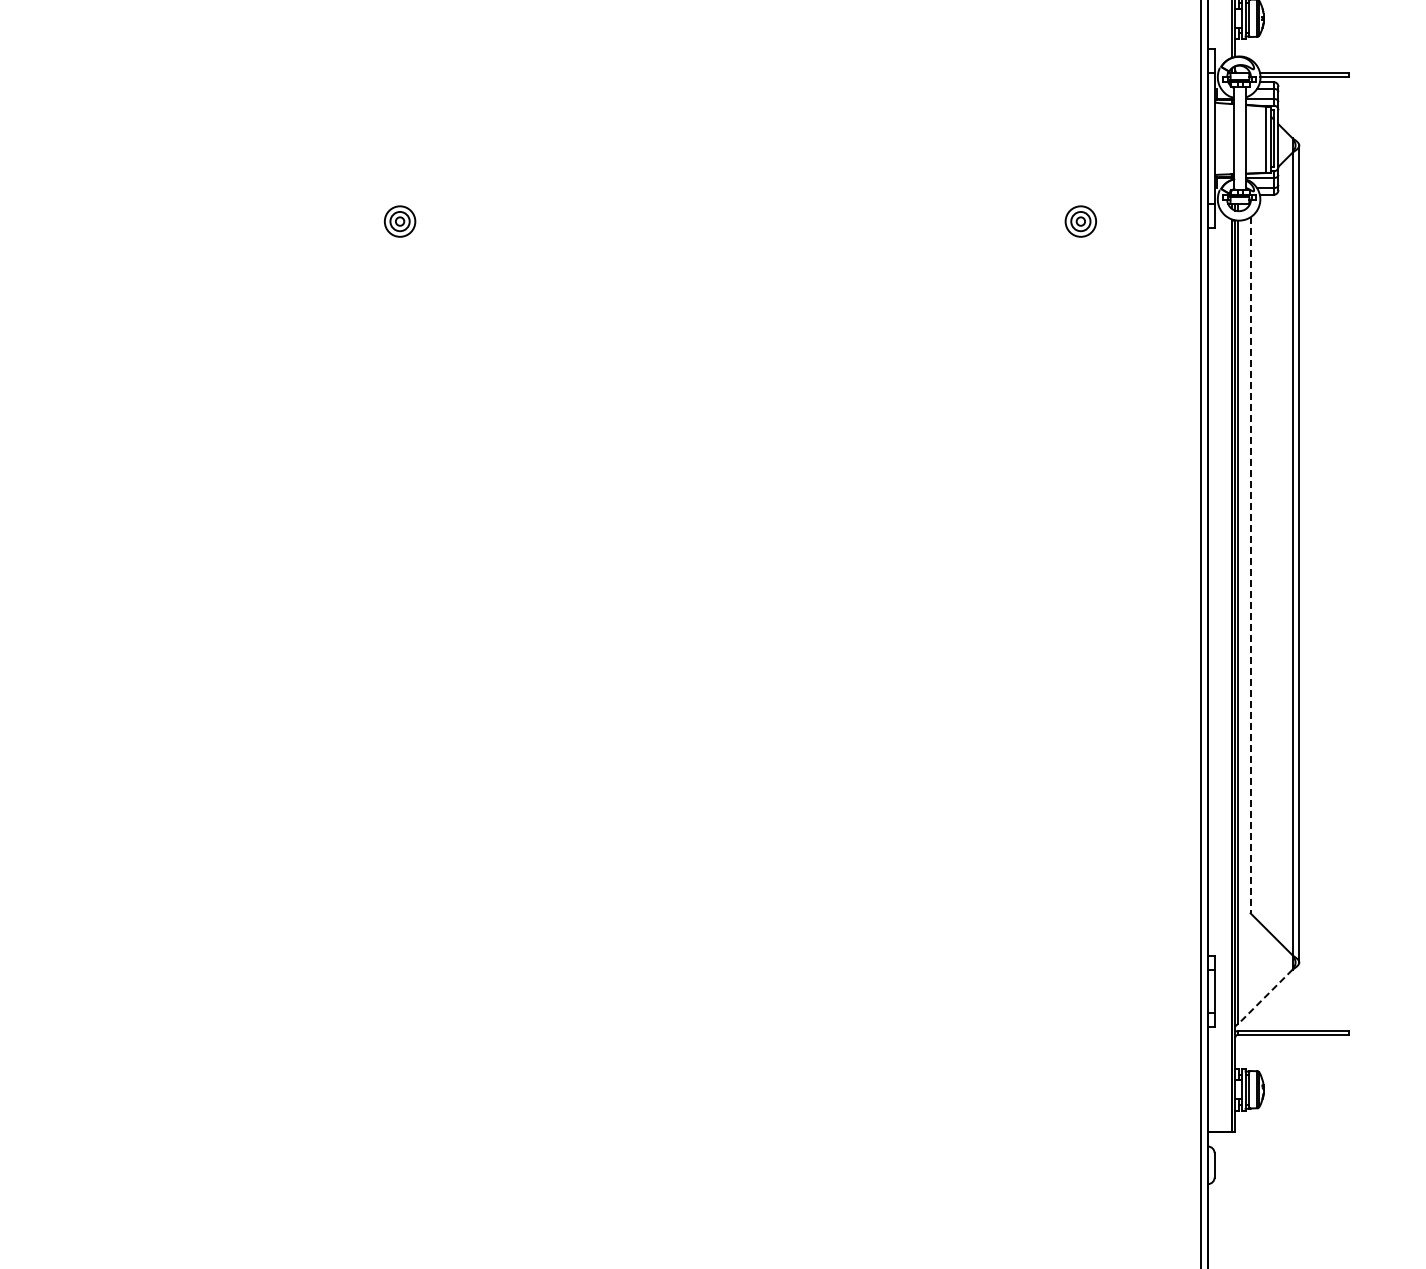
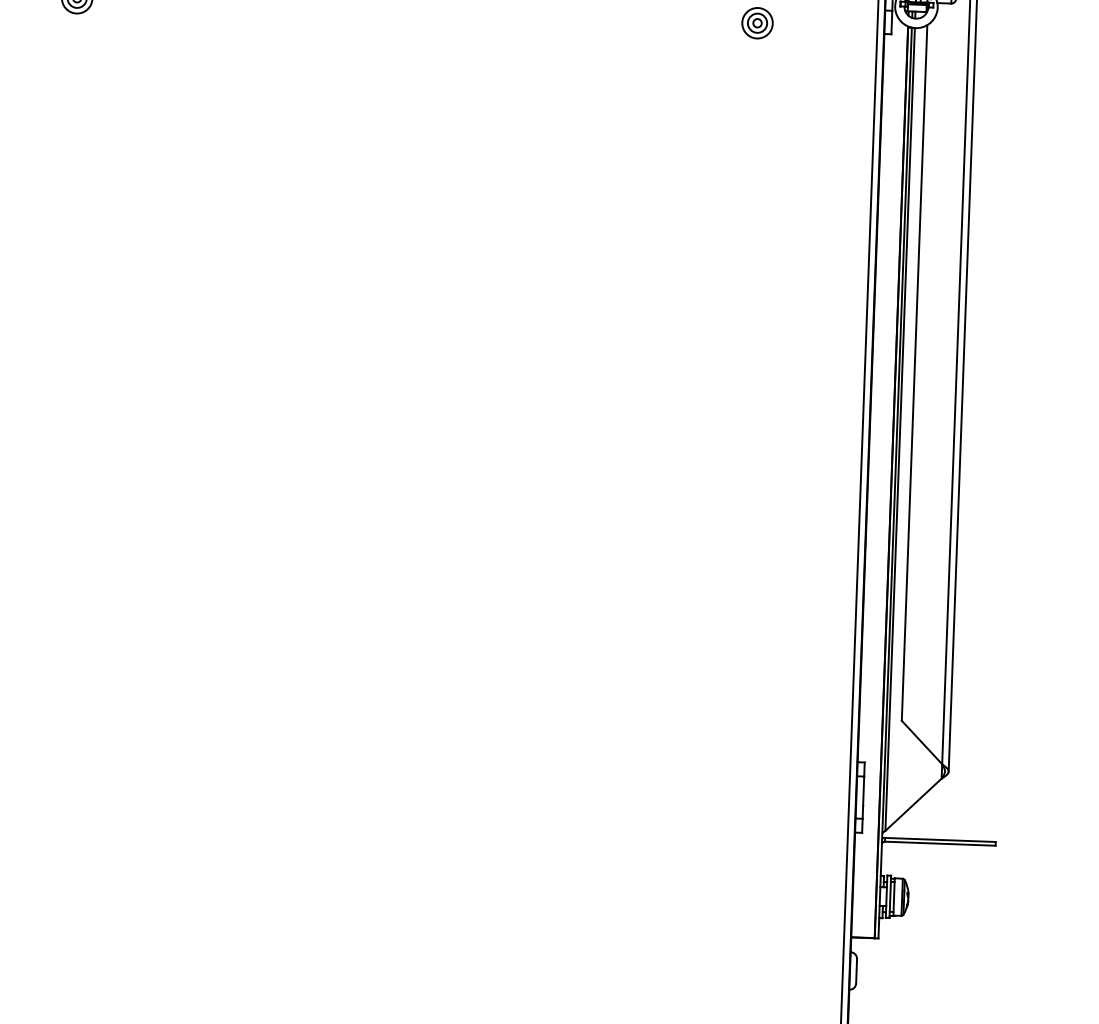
line: (1250, 565) -> (914, 373), dashed -> solid
line: (1265, 997) -> (913, 805), dashed -> solid

